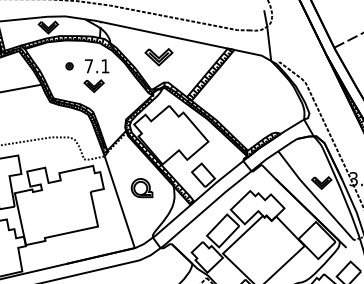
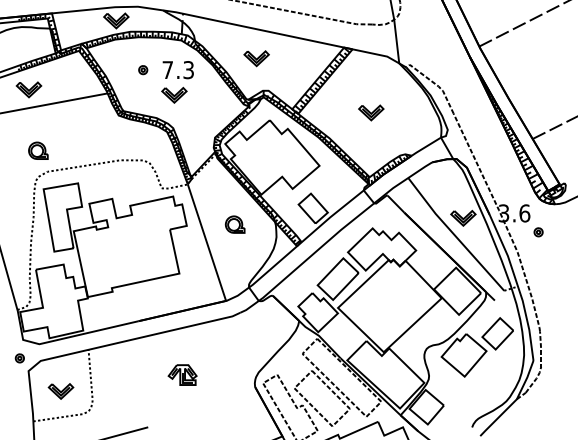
part: (158, 57) -> (256, 58), size x0.71
text: (105, 66) -> (188, 70), 7.1 -> 7.3
part: (249, 99) -> (371, 112), added
part: (141, 187) -> (234, 224), size x0.71

